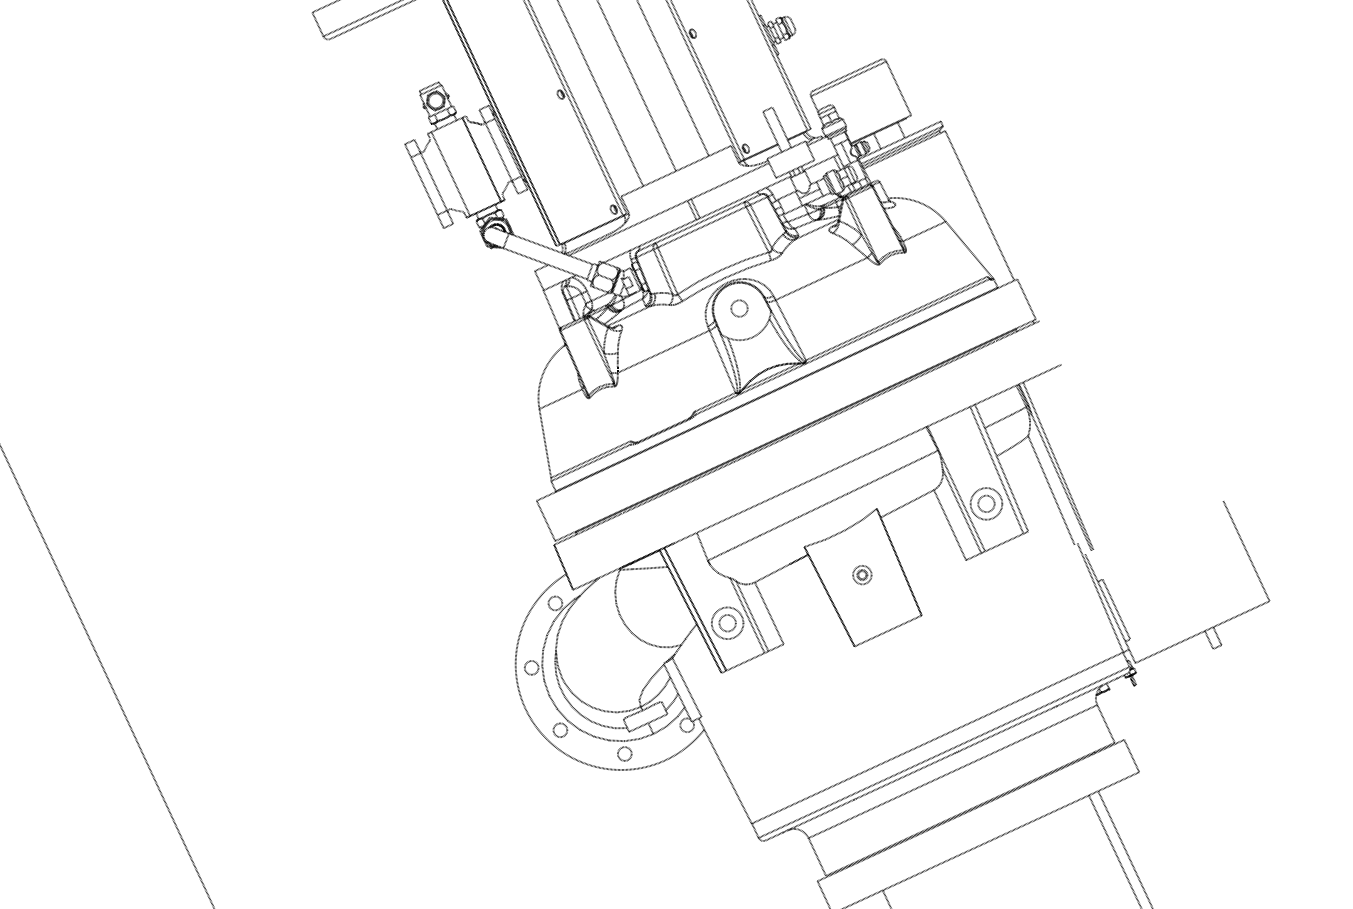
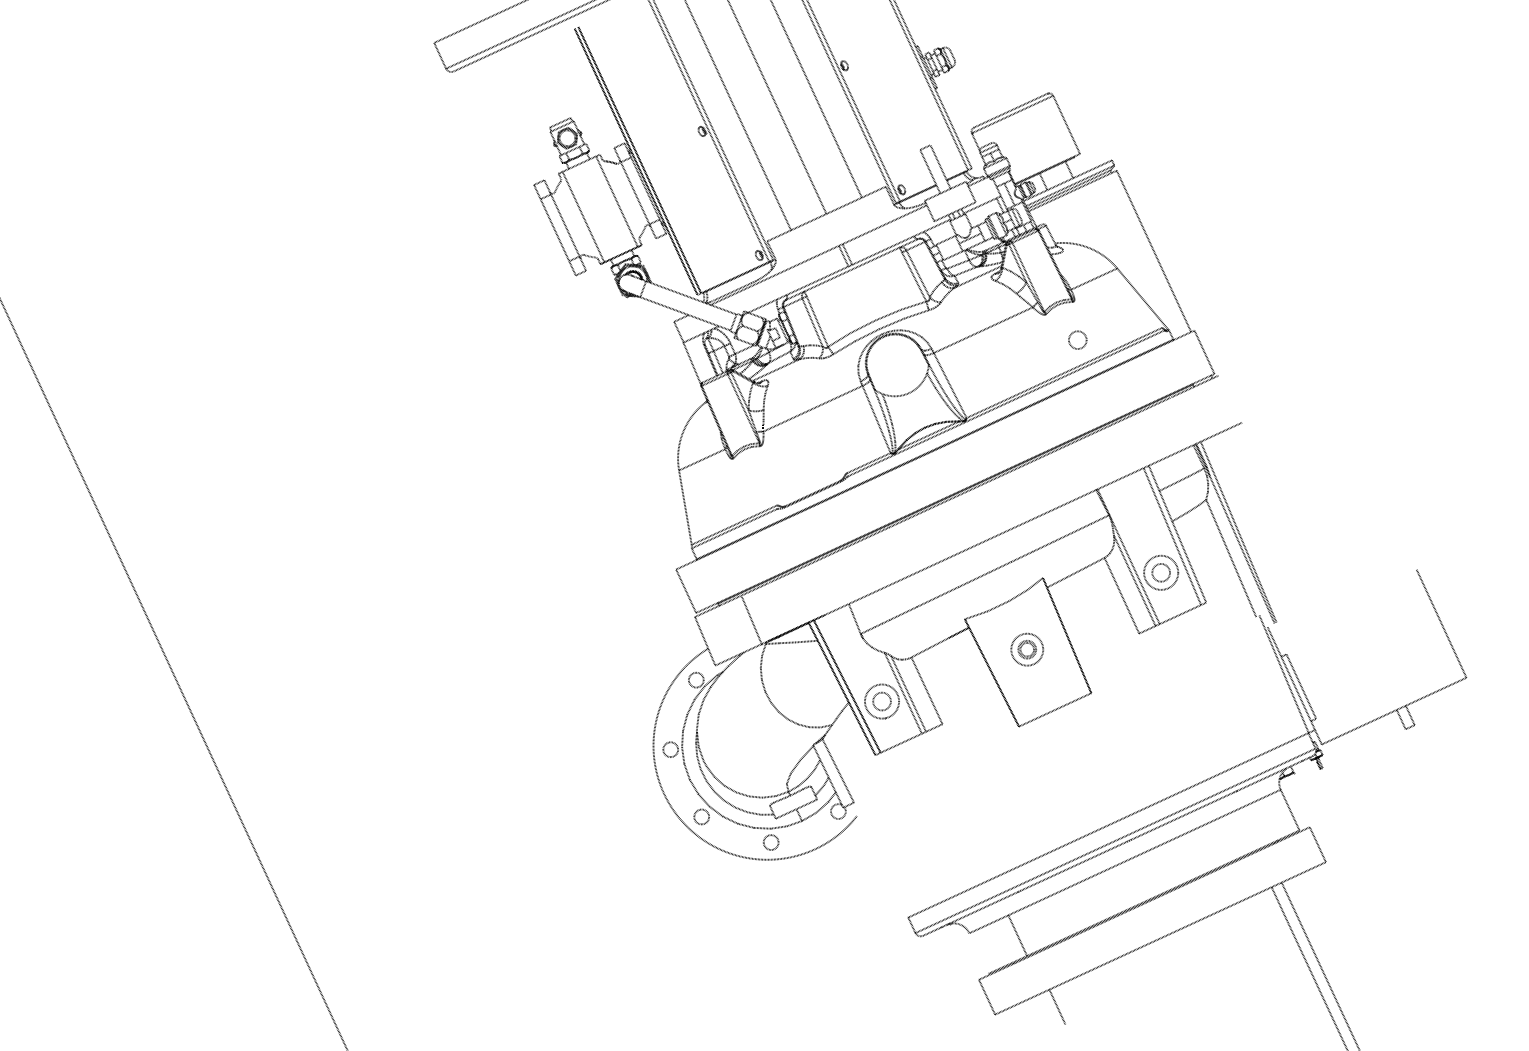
line: (481, 159) -> (616, 201), removed
line: (701, 227) -> (853, 274), removed
circle: (739, 307) -> (1077, 339), moved
line: (562, 567) -> (751, 621), moved
part: (862, 574) -> (1027, 649), size x1.6
line: (725, 770) -> (879, 860), removed
line: (817, 856) -> (1017, 935), moved

